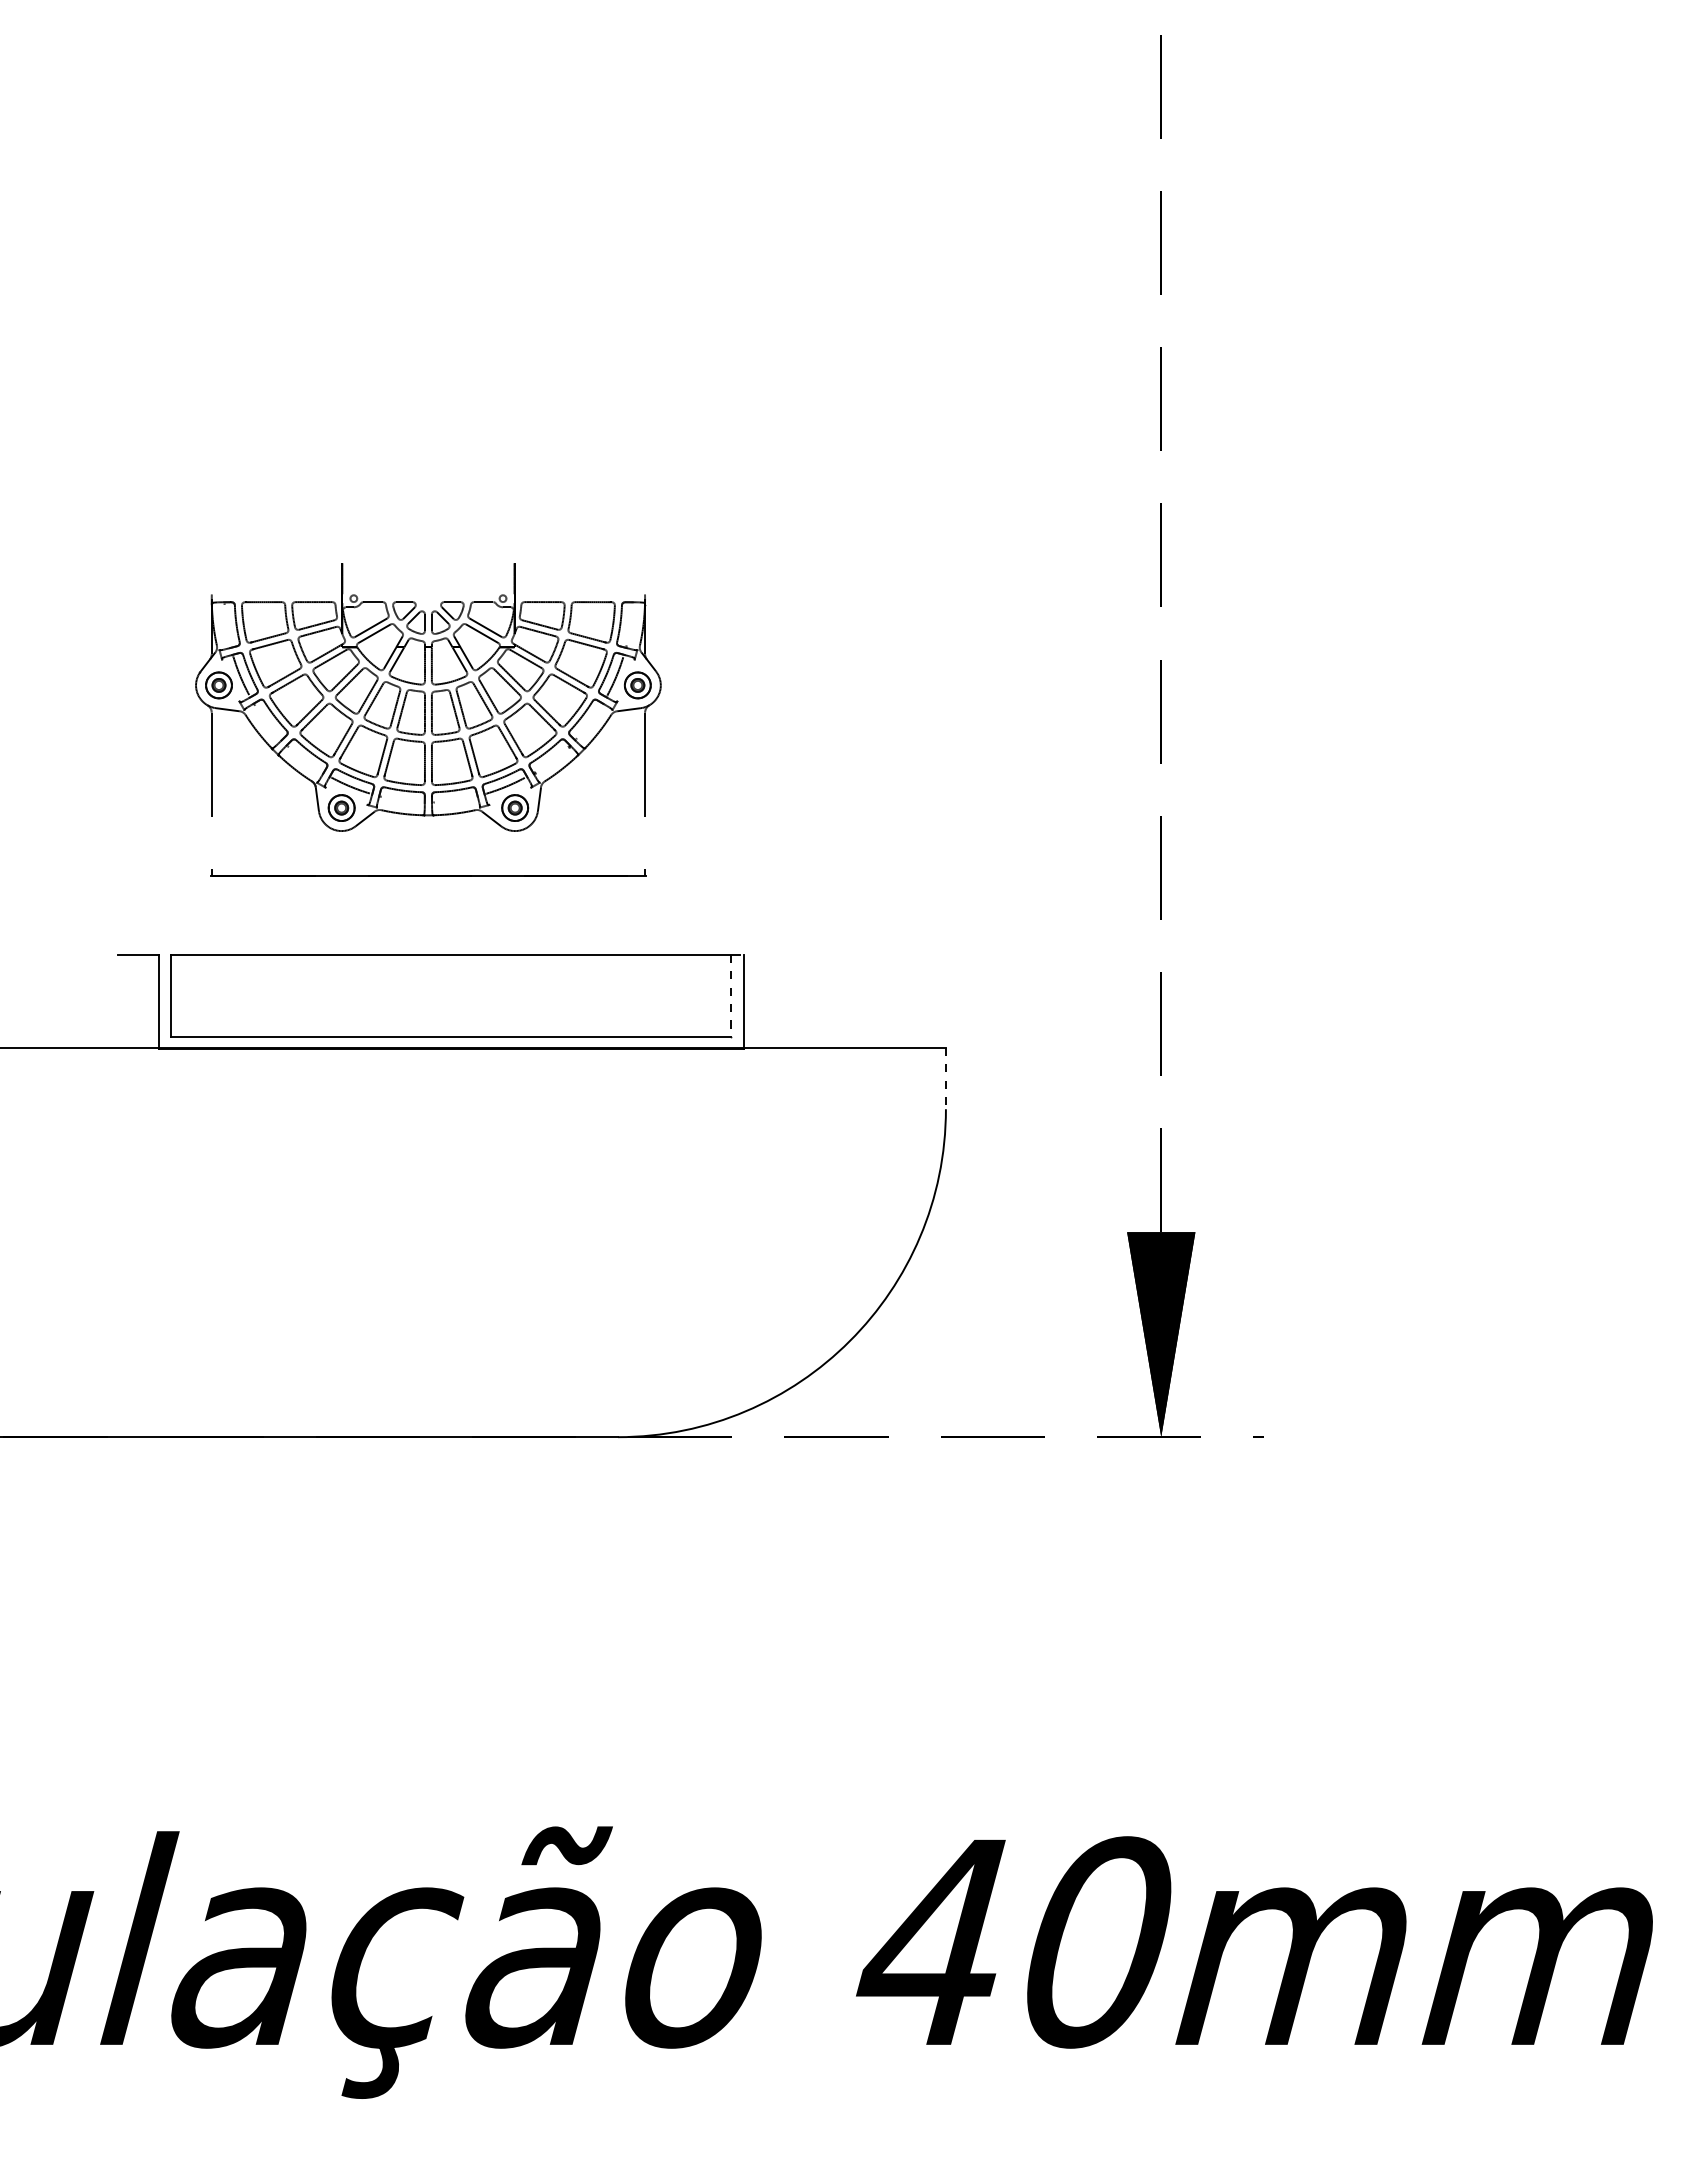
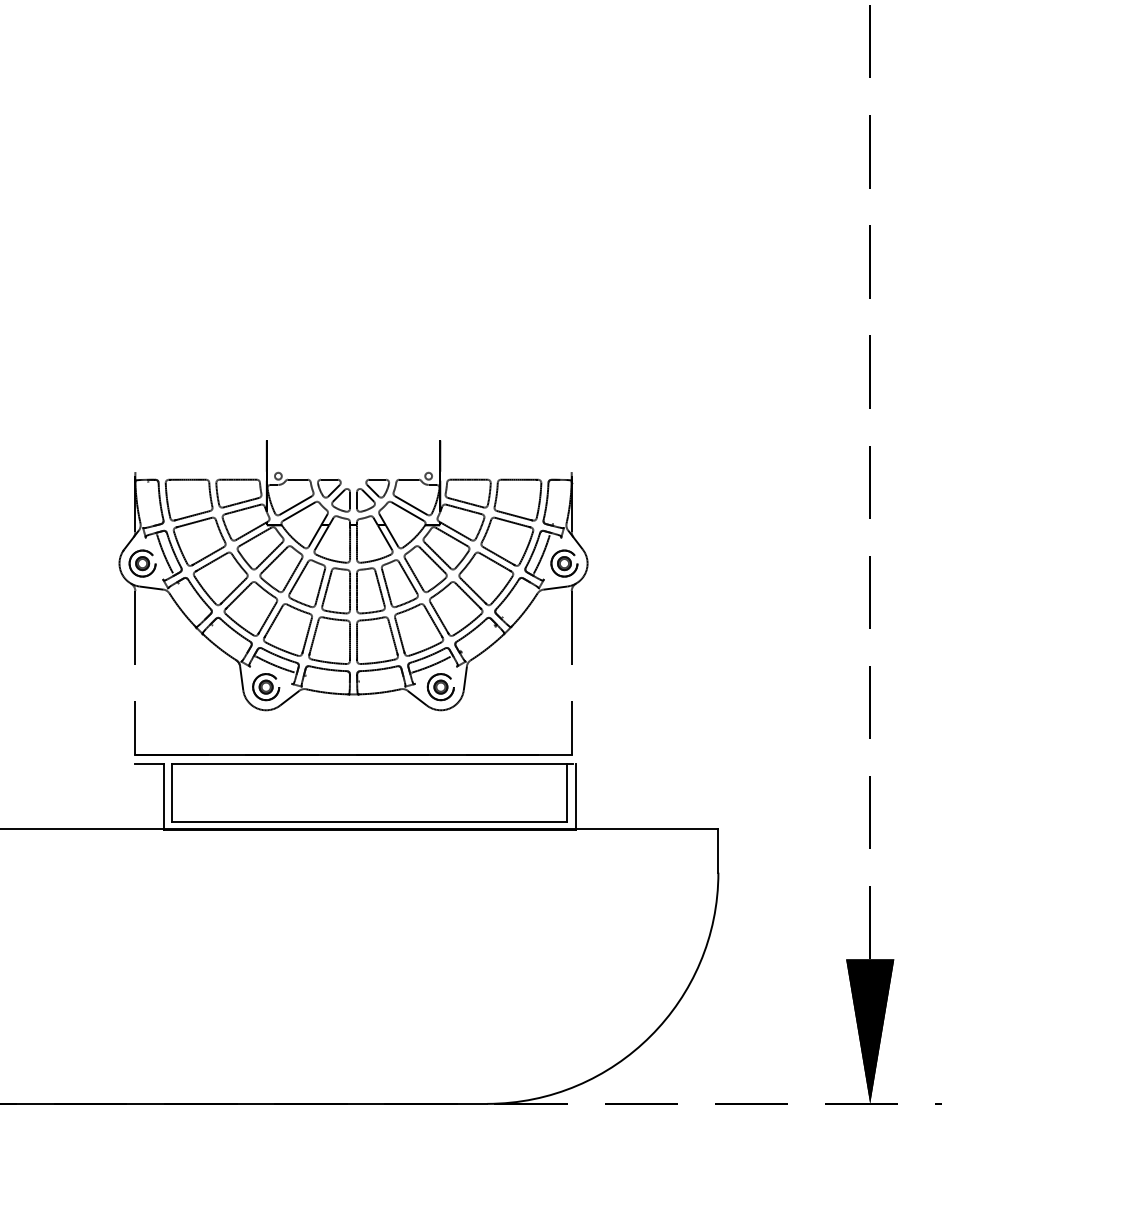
part: (428, 719) -> (353, 597), size x1.43
line: (731, 995) -> (567, 792), dashed -> solid
line: (945, 1078) -> (718, 851), dashed -> solid

